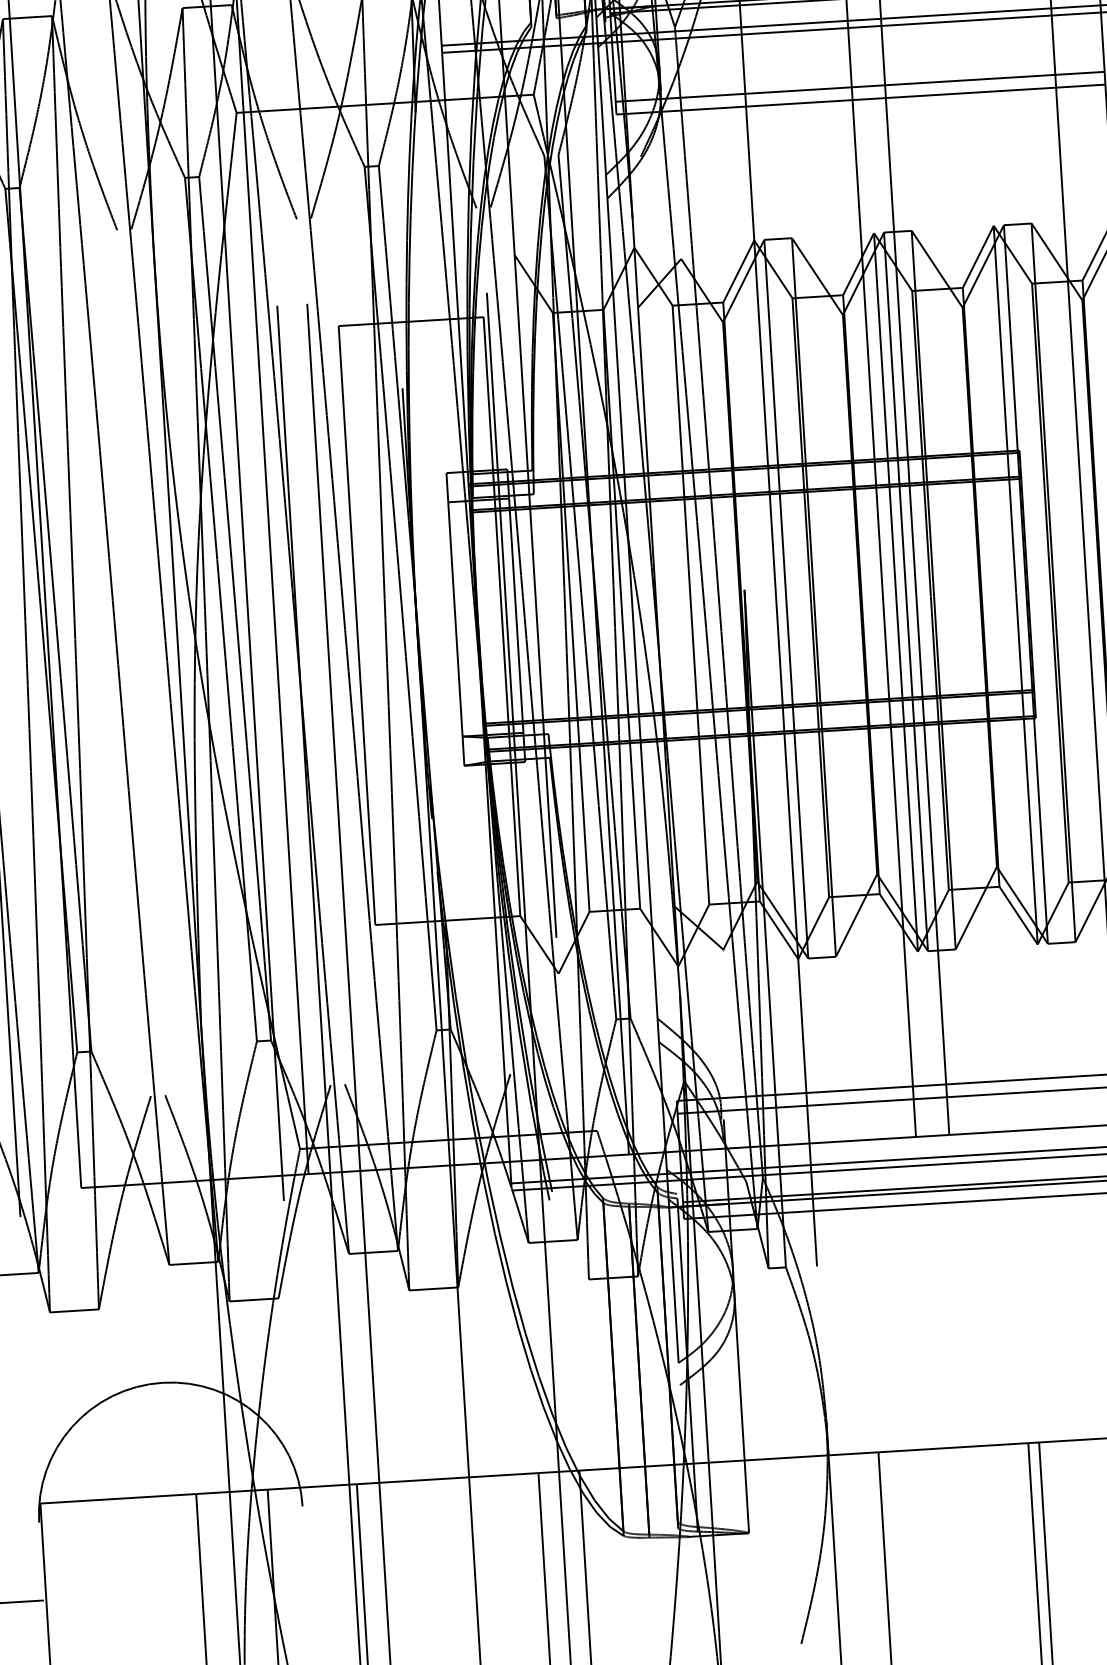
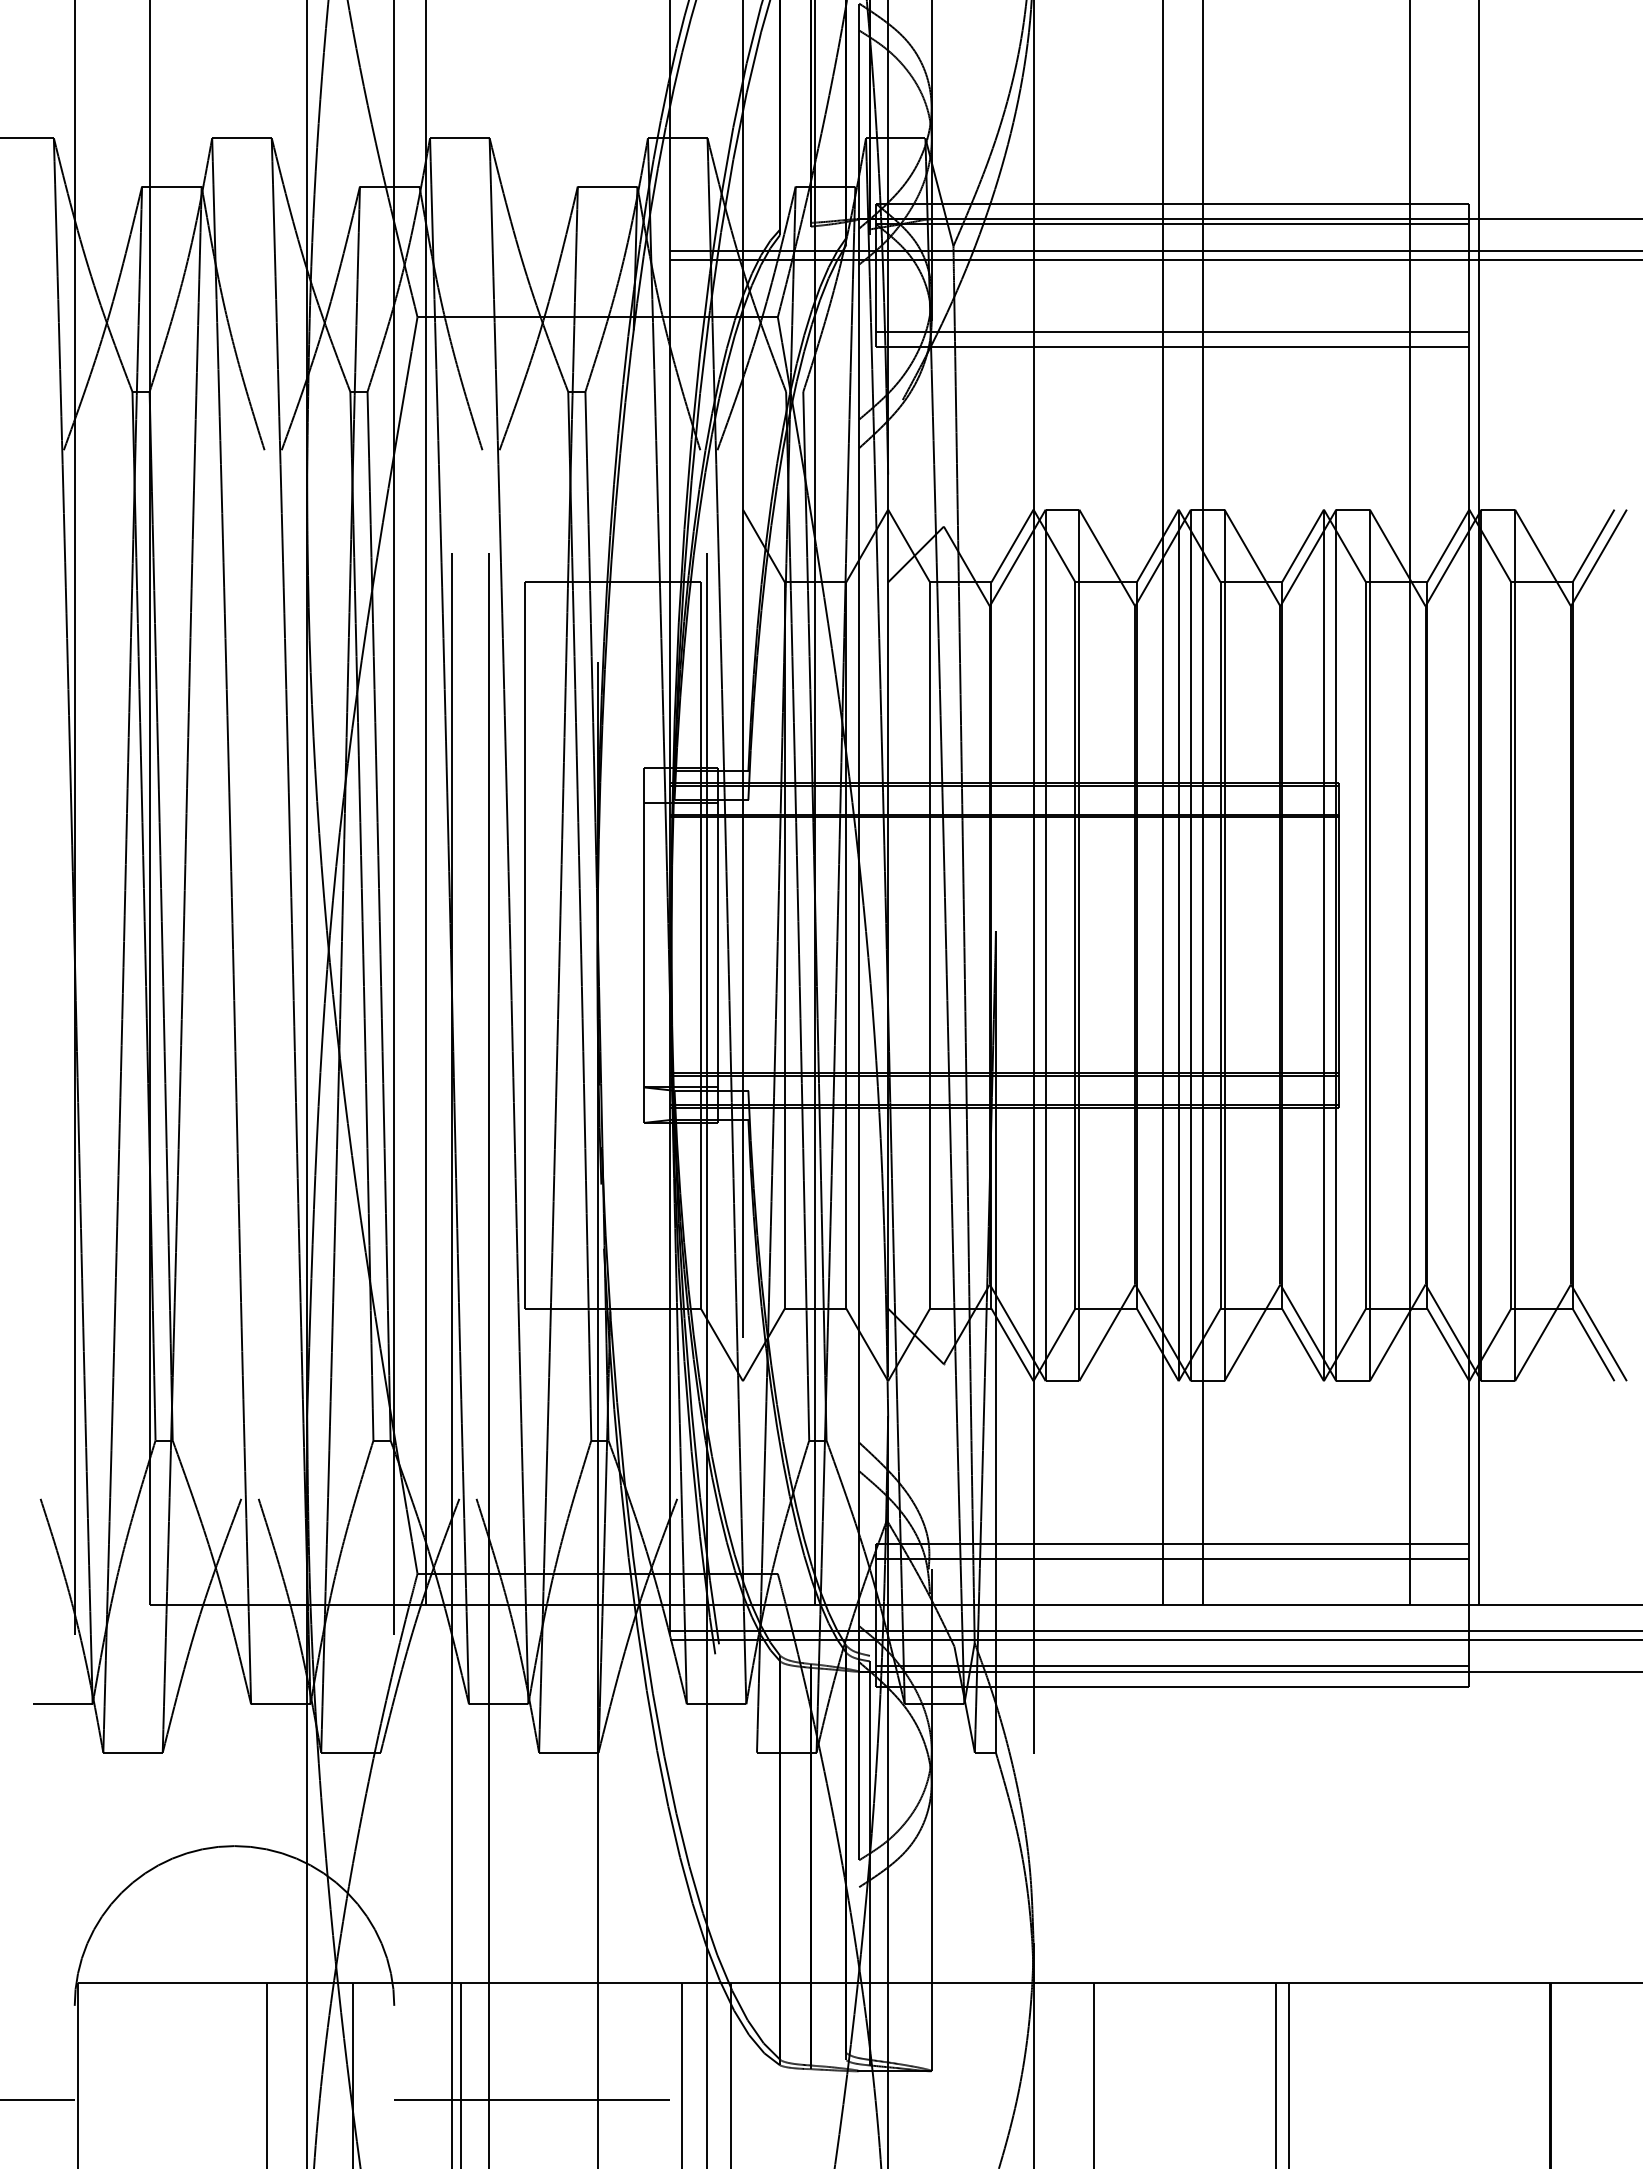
line: (421, 1577) -> (532, 2100), added

